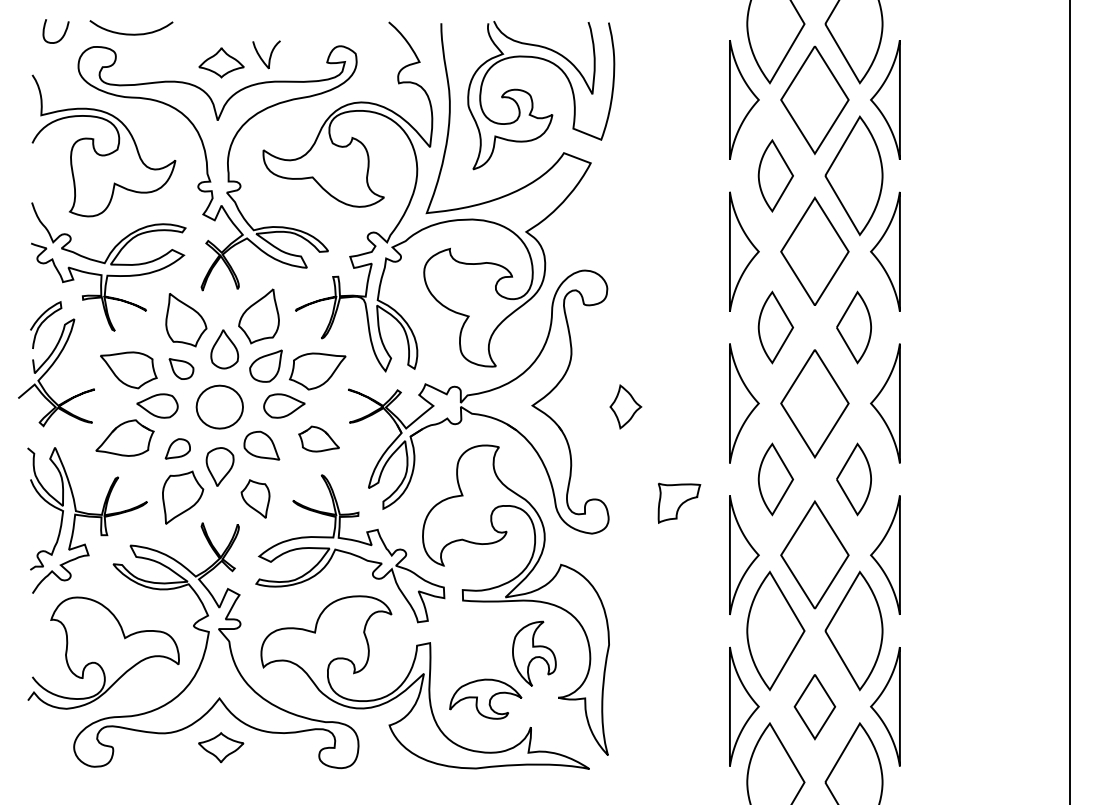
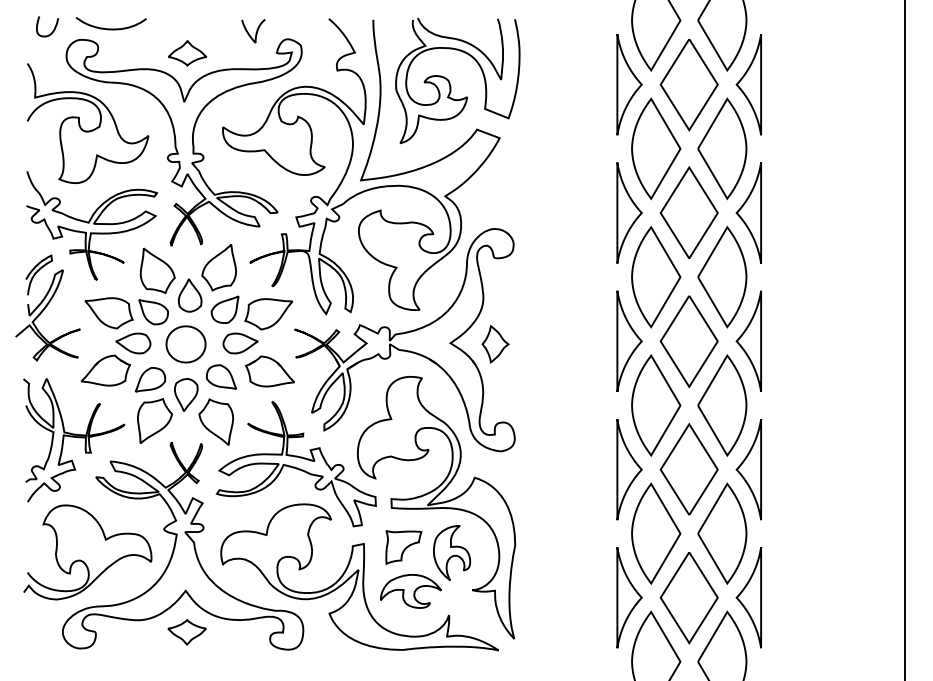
curve: (269, 56) -> (255, 32), moved
part: (775, 175) -> (655, 148), size x1.67
part: (775, 327) -> (655, 277), size x1.67
part: (853, 327) -> (721, 277), size x1.67
part: (181, 368) -> (153, 311), size x1.43
part: (625, 406) -> (495, 343), moved
part: (318, 438) -> (269, 370), size x1.43
part: (177, 448) -> (150, 379), size x1.43
part: (775, 479) -> (655, 405), size x1.67
part: (853, 479) -> (721, 405), size x1.67
part: (255, 498) -> (216, 421), size x1.43
part: (679, 502) -> (403, 546), moved
part: (814, 706) -> (688, 597), size x1.67

